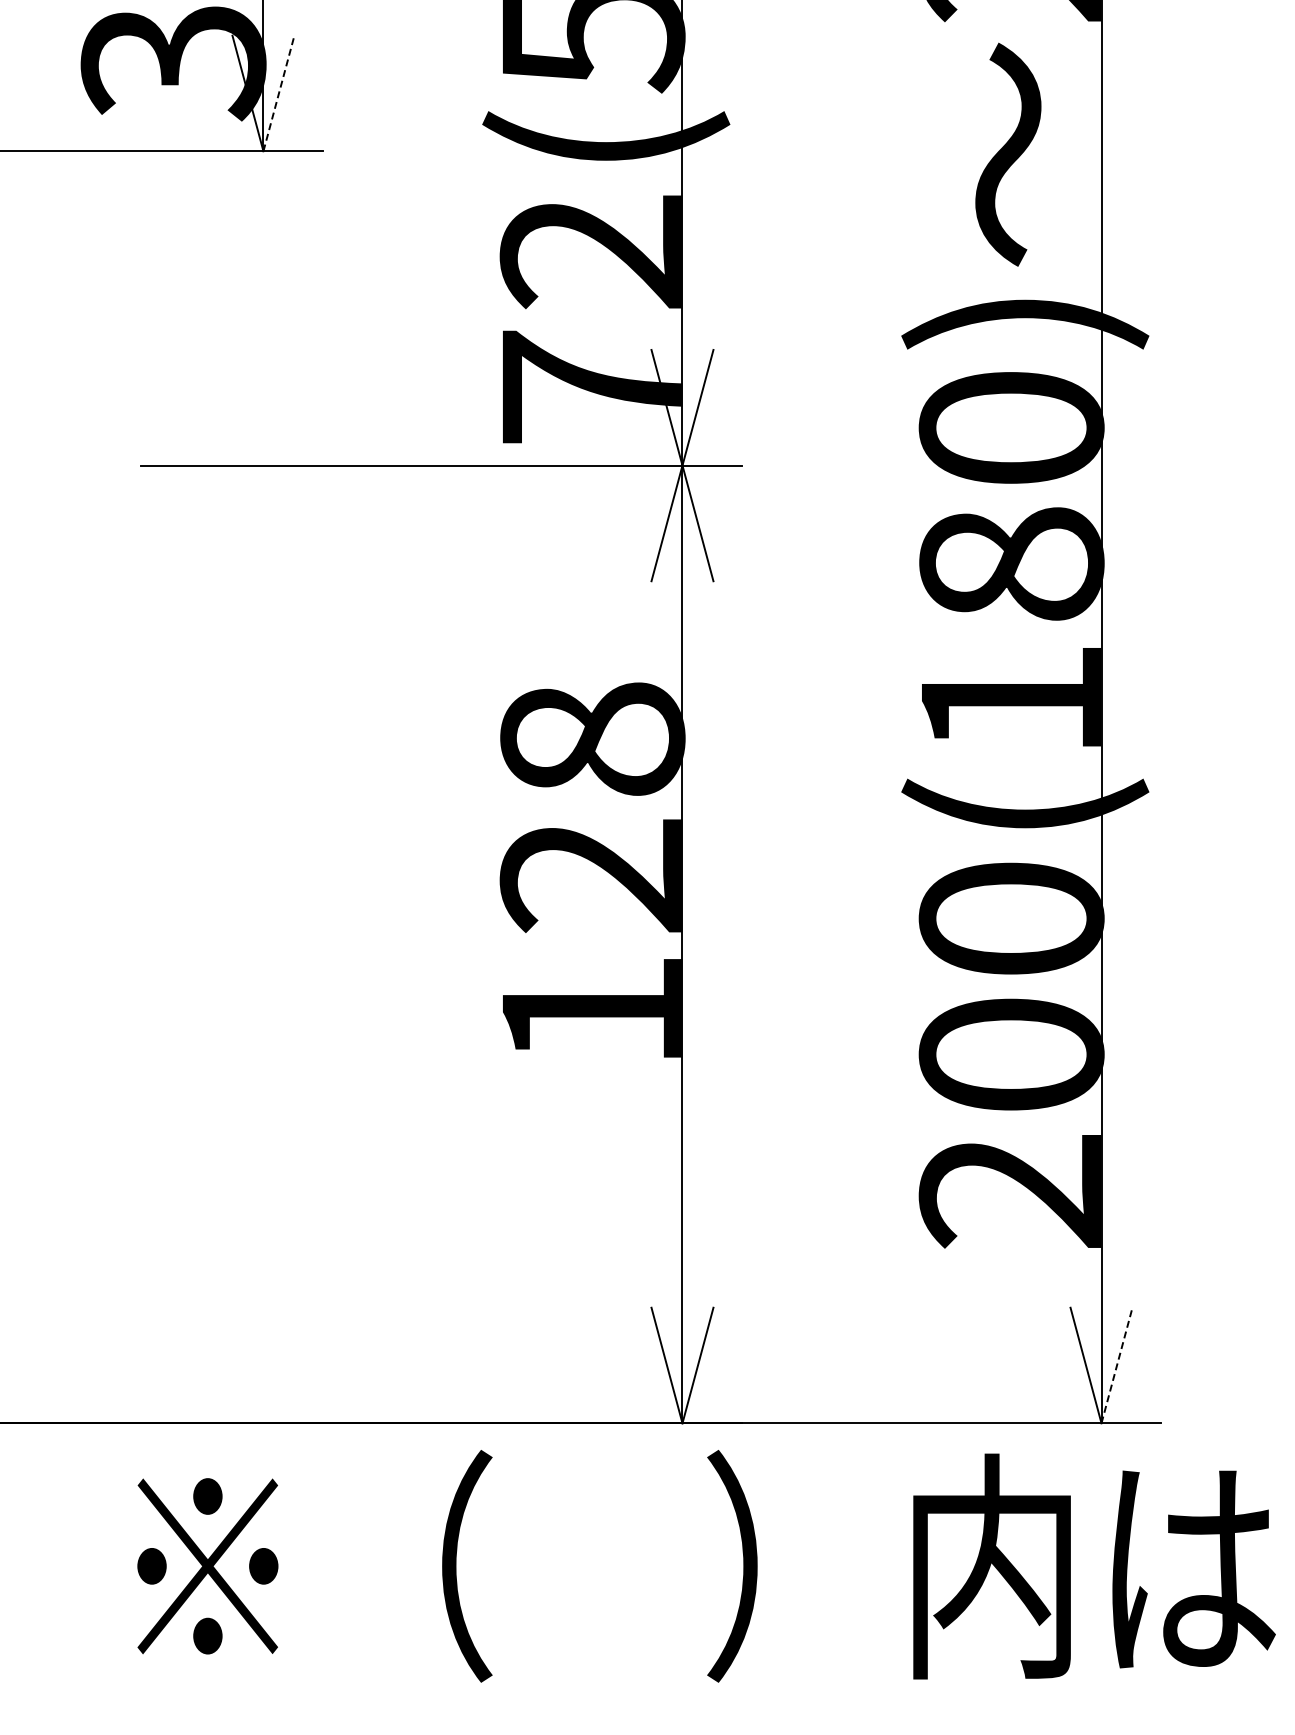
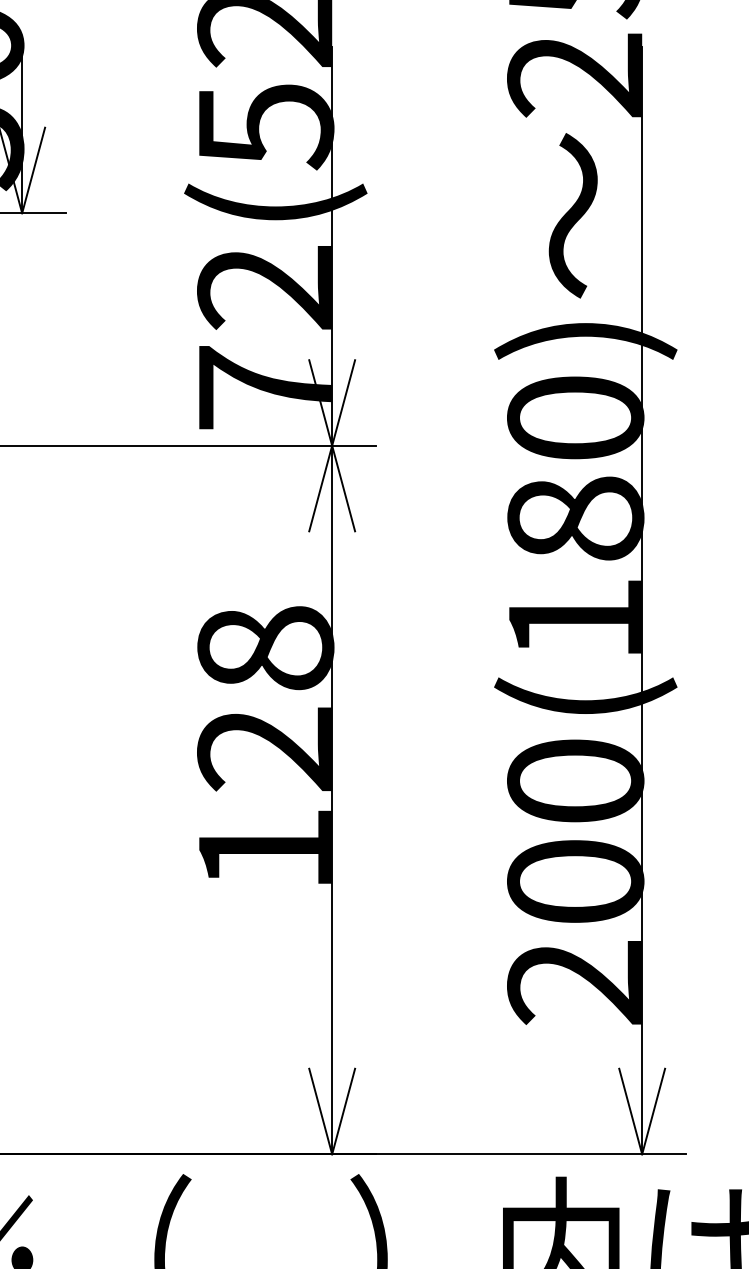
line: (278, 93) -> (33, 170), dashed -> solid
line: (1117, 1365) -> (653, 1111), dashed -> solid

